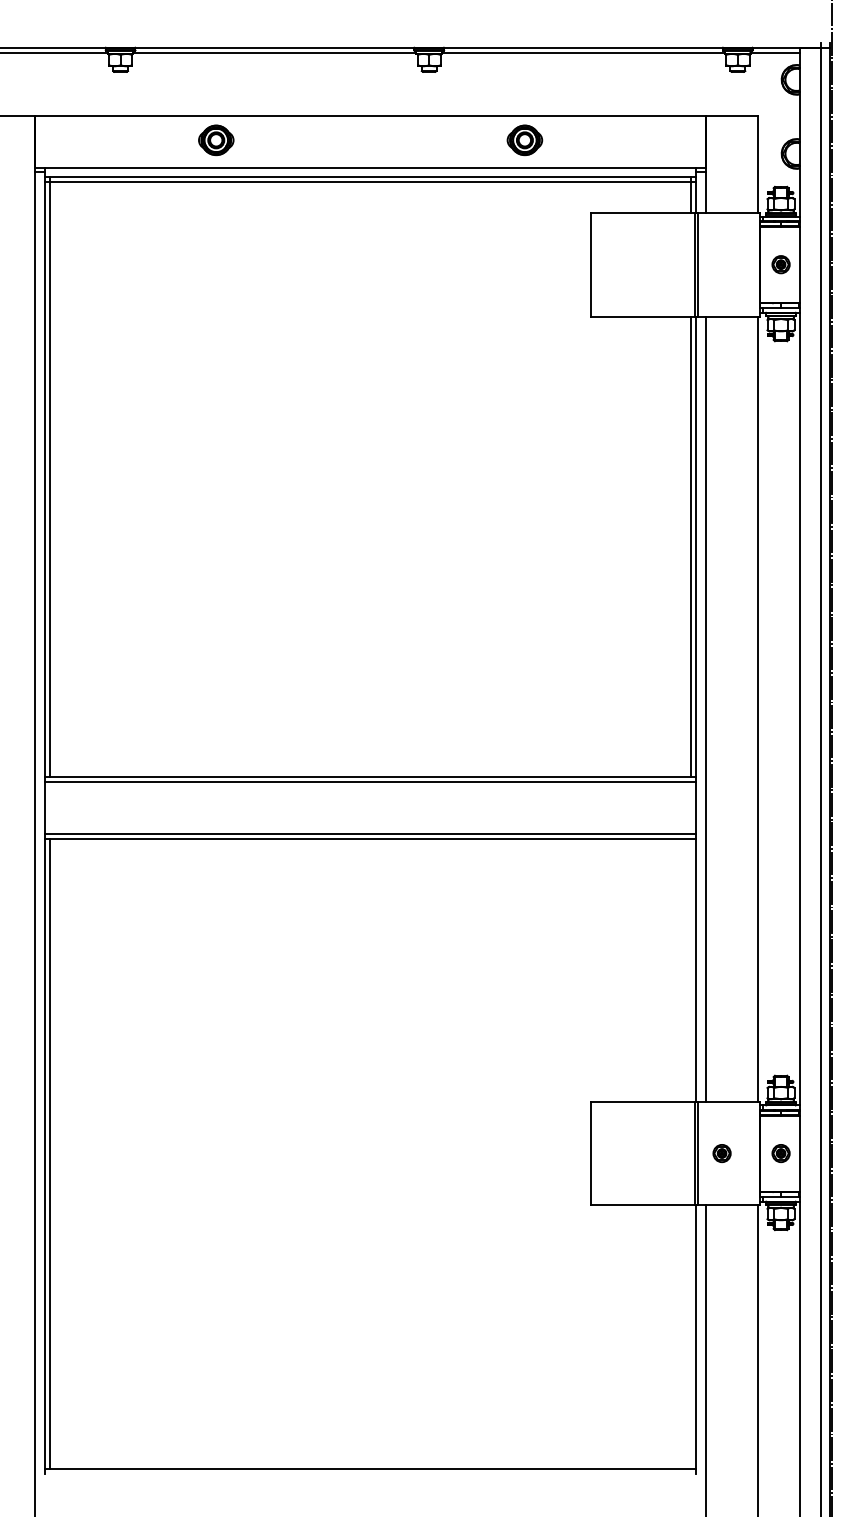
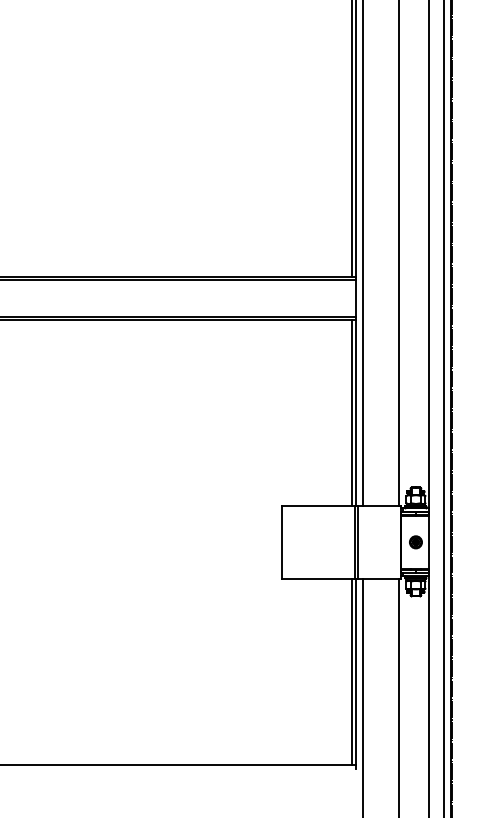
line: (690, 970) -> (351, 413), added
part: (721, 1153) -> (373, 542), removed
line: (690, 1337) -> (351, 672), added

